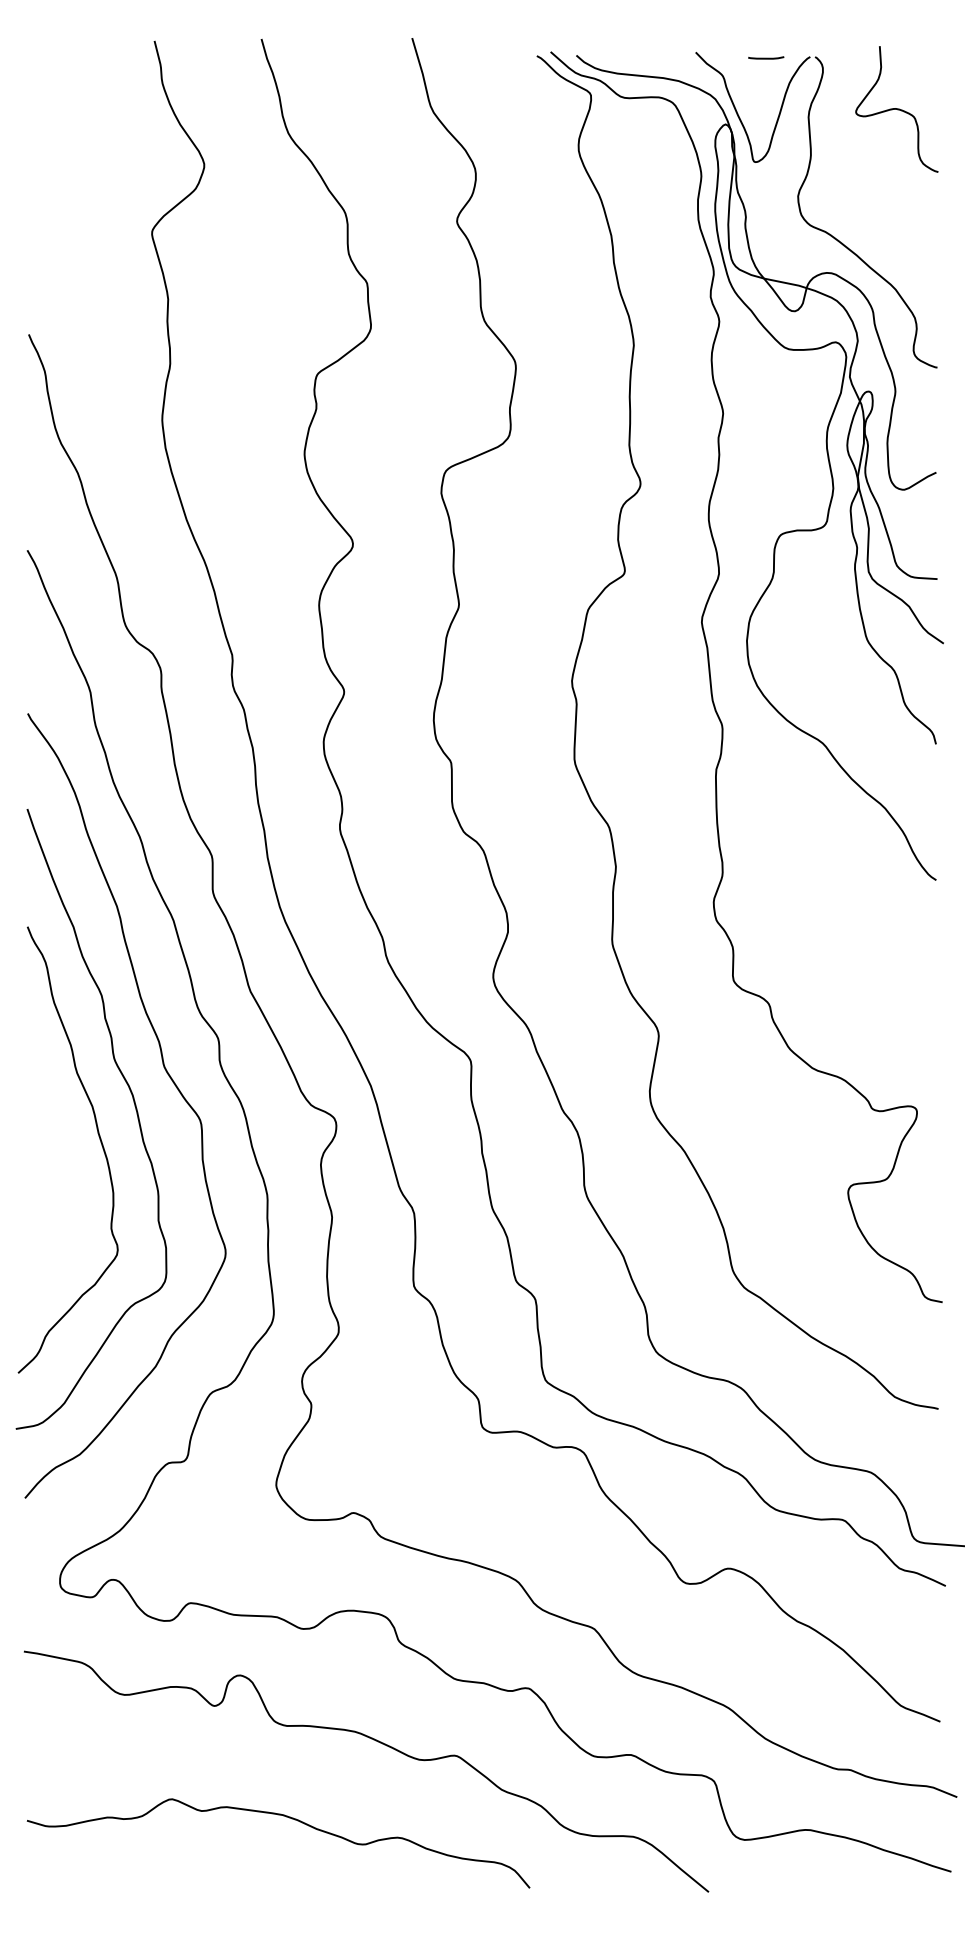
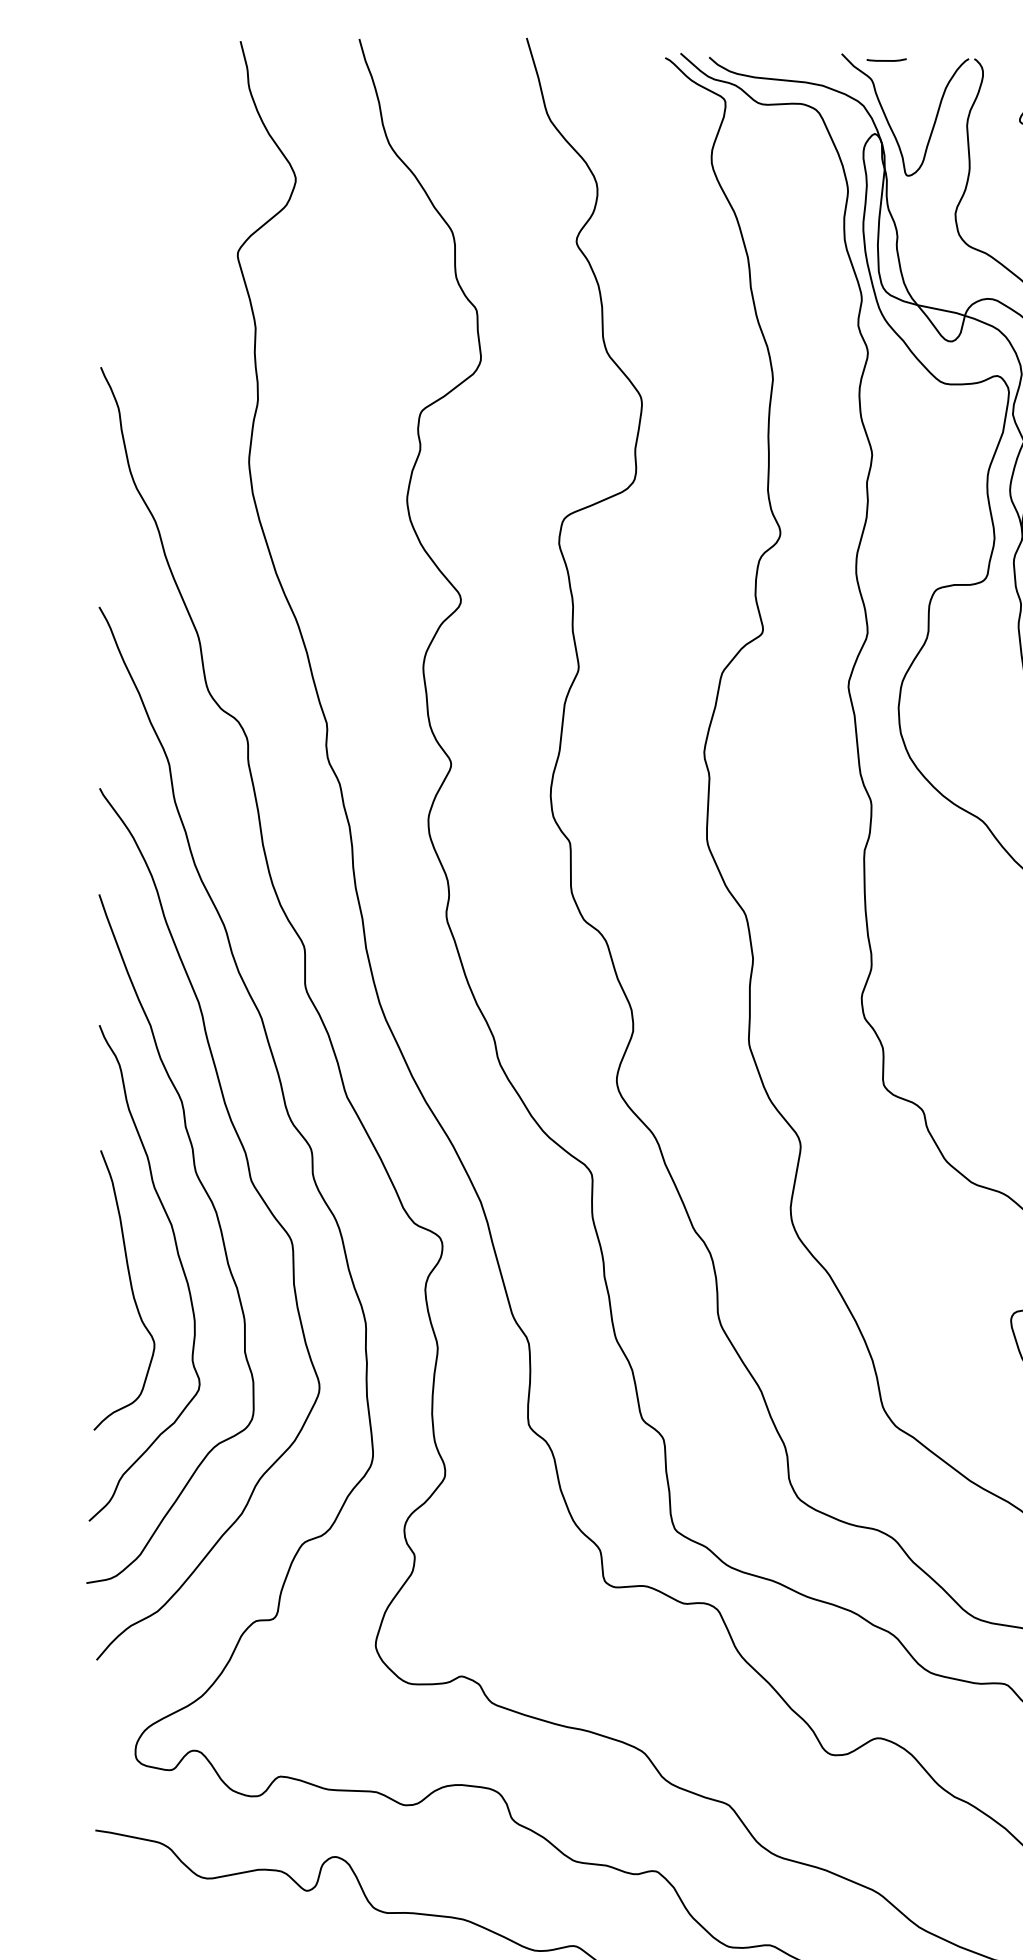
line: (766, 57) -> (887, 59), moved
curve: (55, 1163) -> (130, 1288), added

